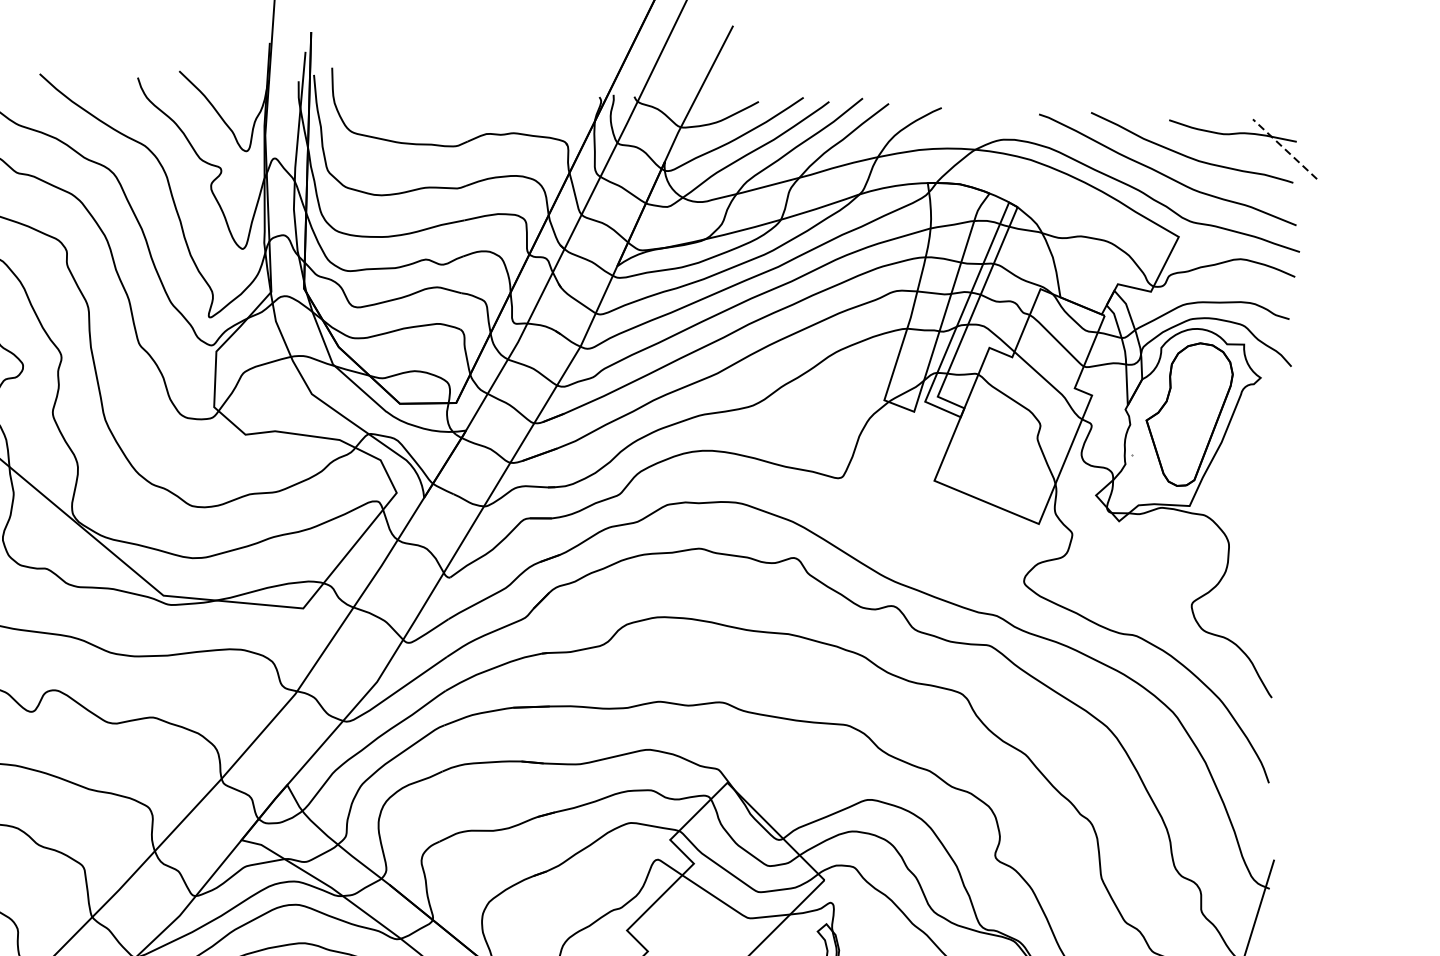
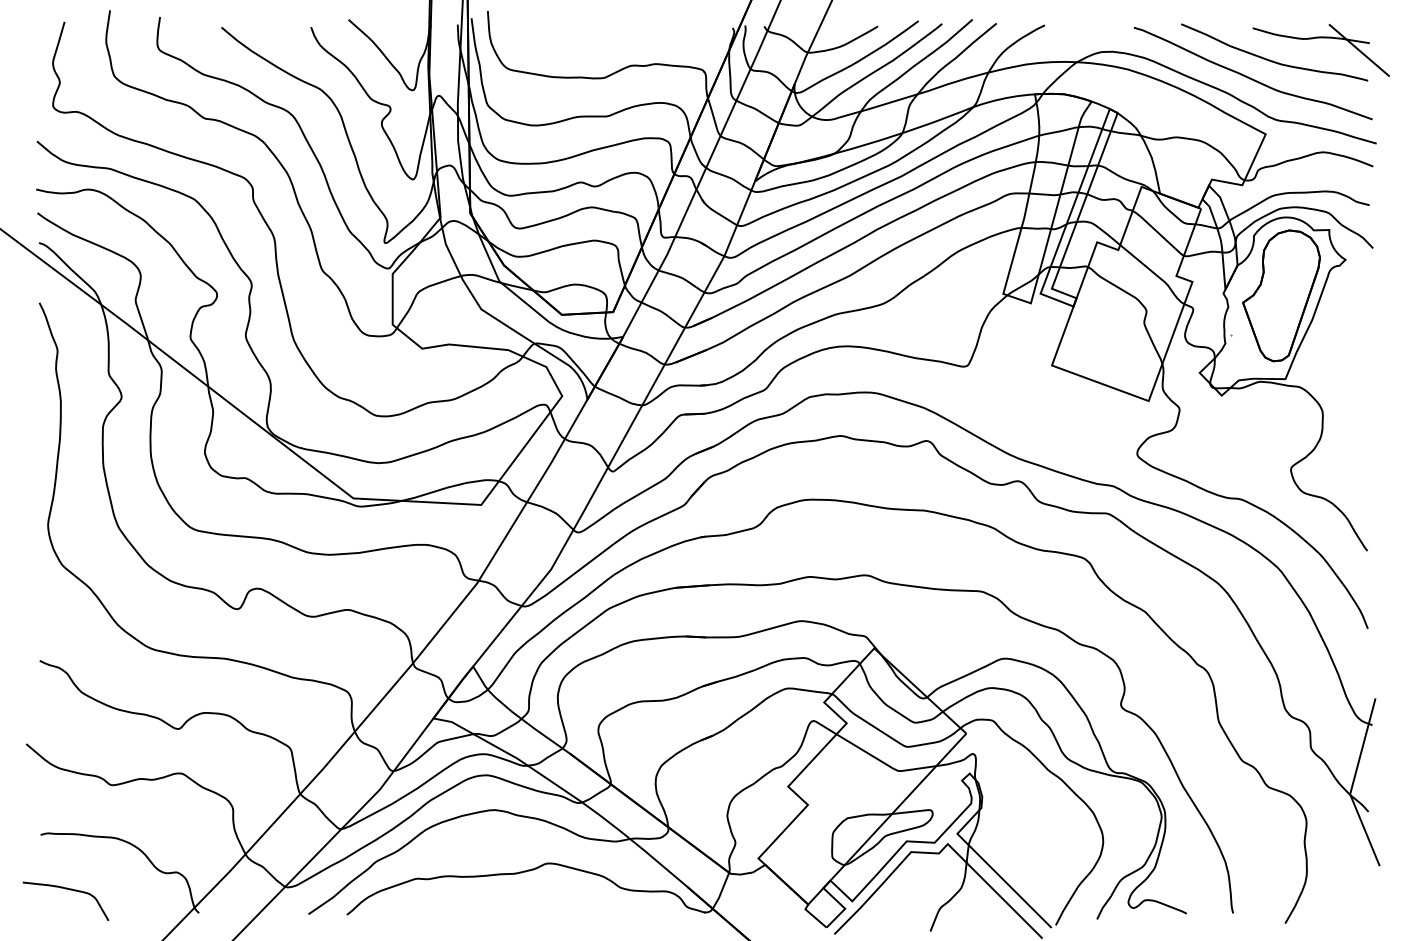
line: (1285, 149) -> (1359, 50), dashed -> solid

